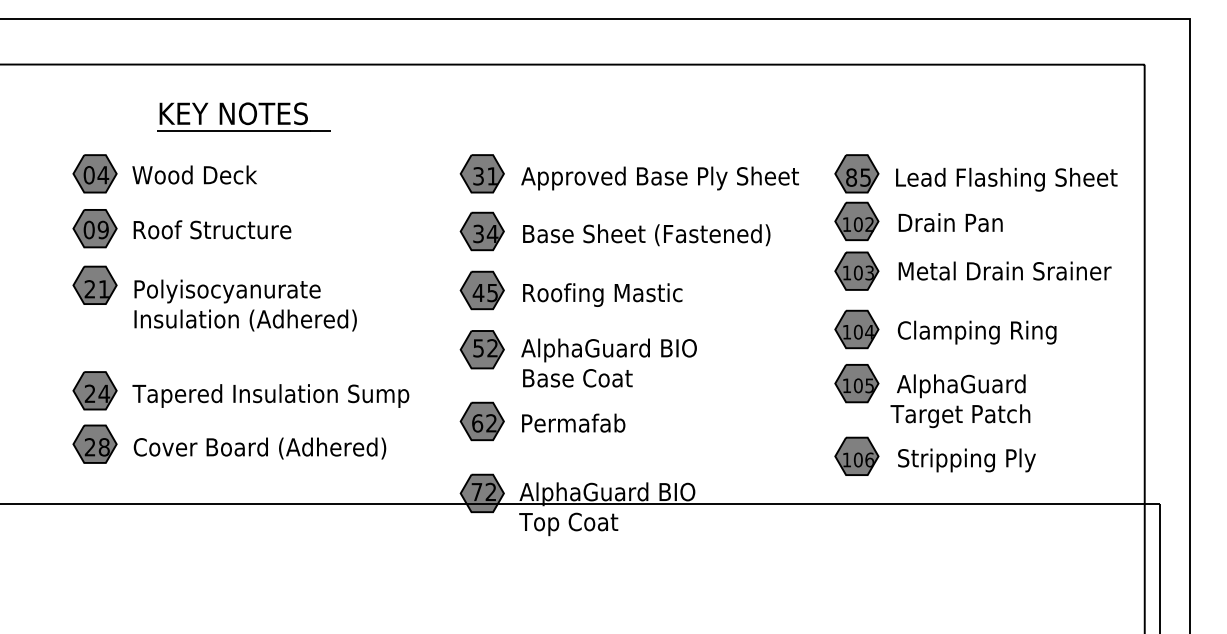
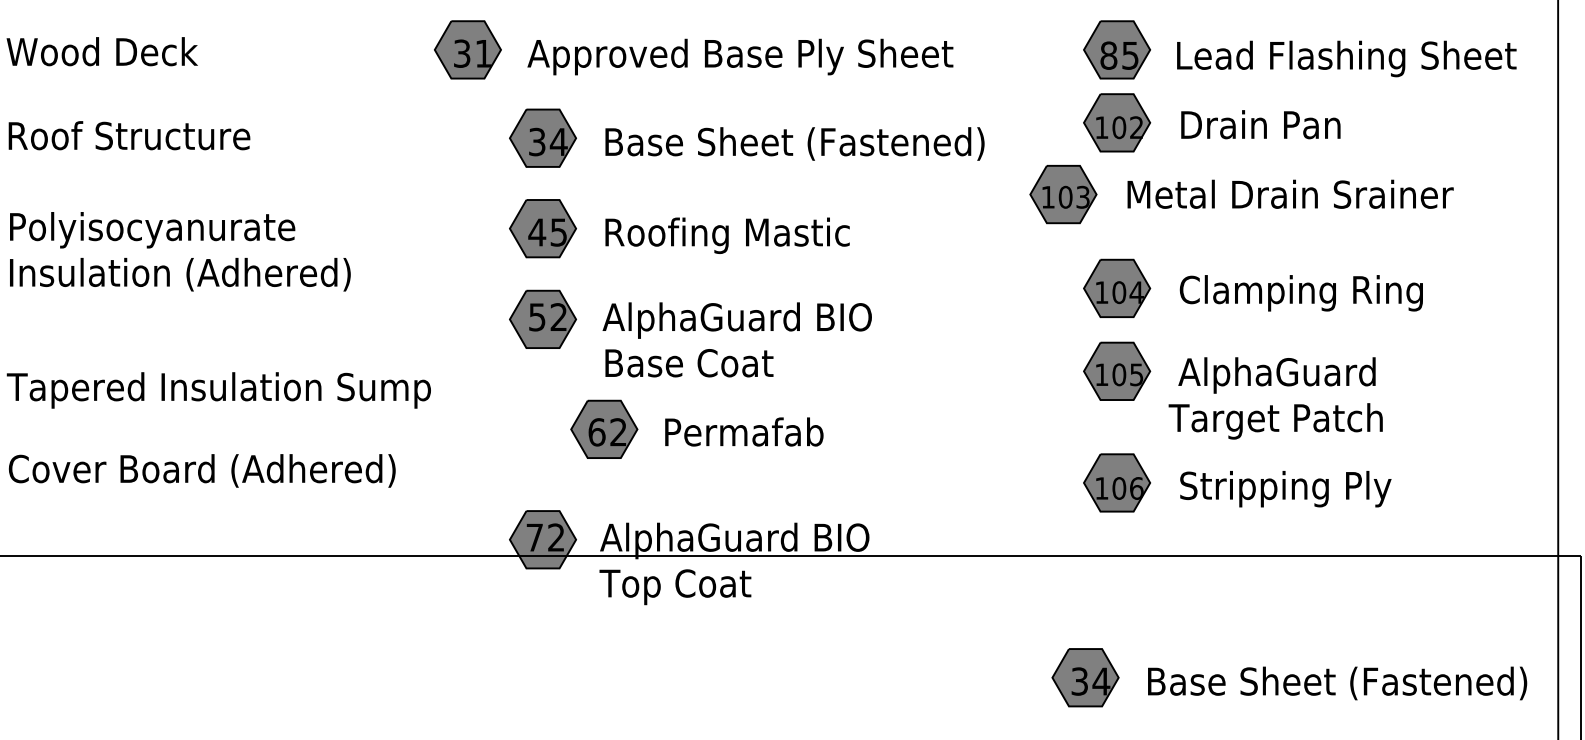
part: (628, 173) -> (691, 49), moved
part: (972, 270) -> (1240, 193), moved
part: (542, 421) -> (696, 429), moved
part: (968, 583) -> (1288, 677), added

